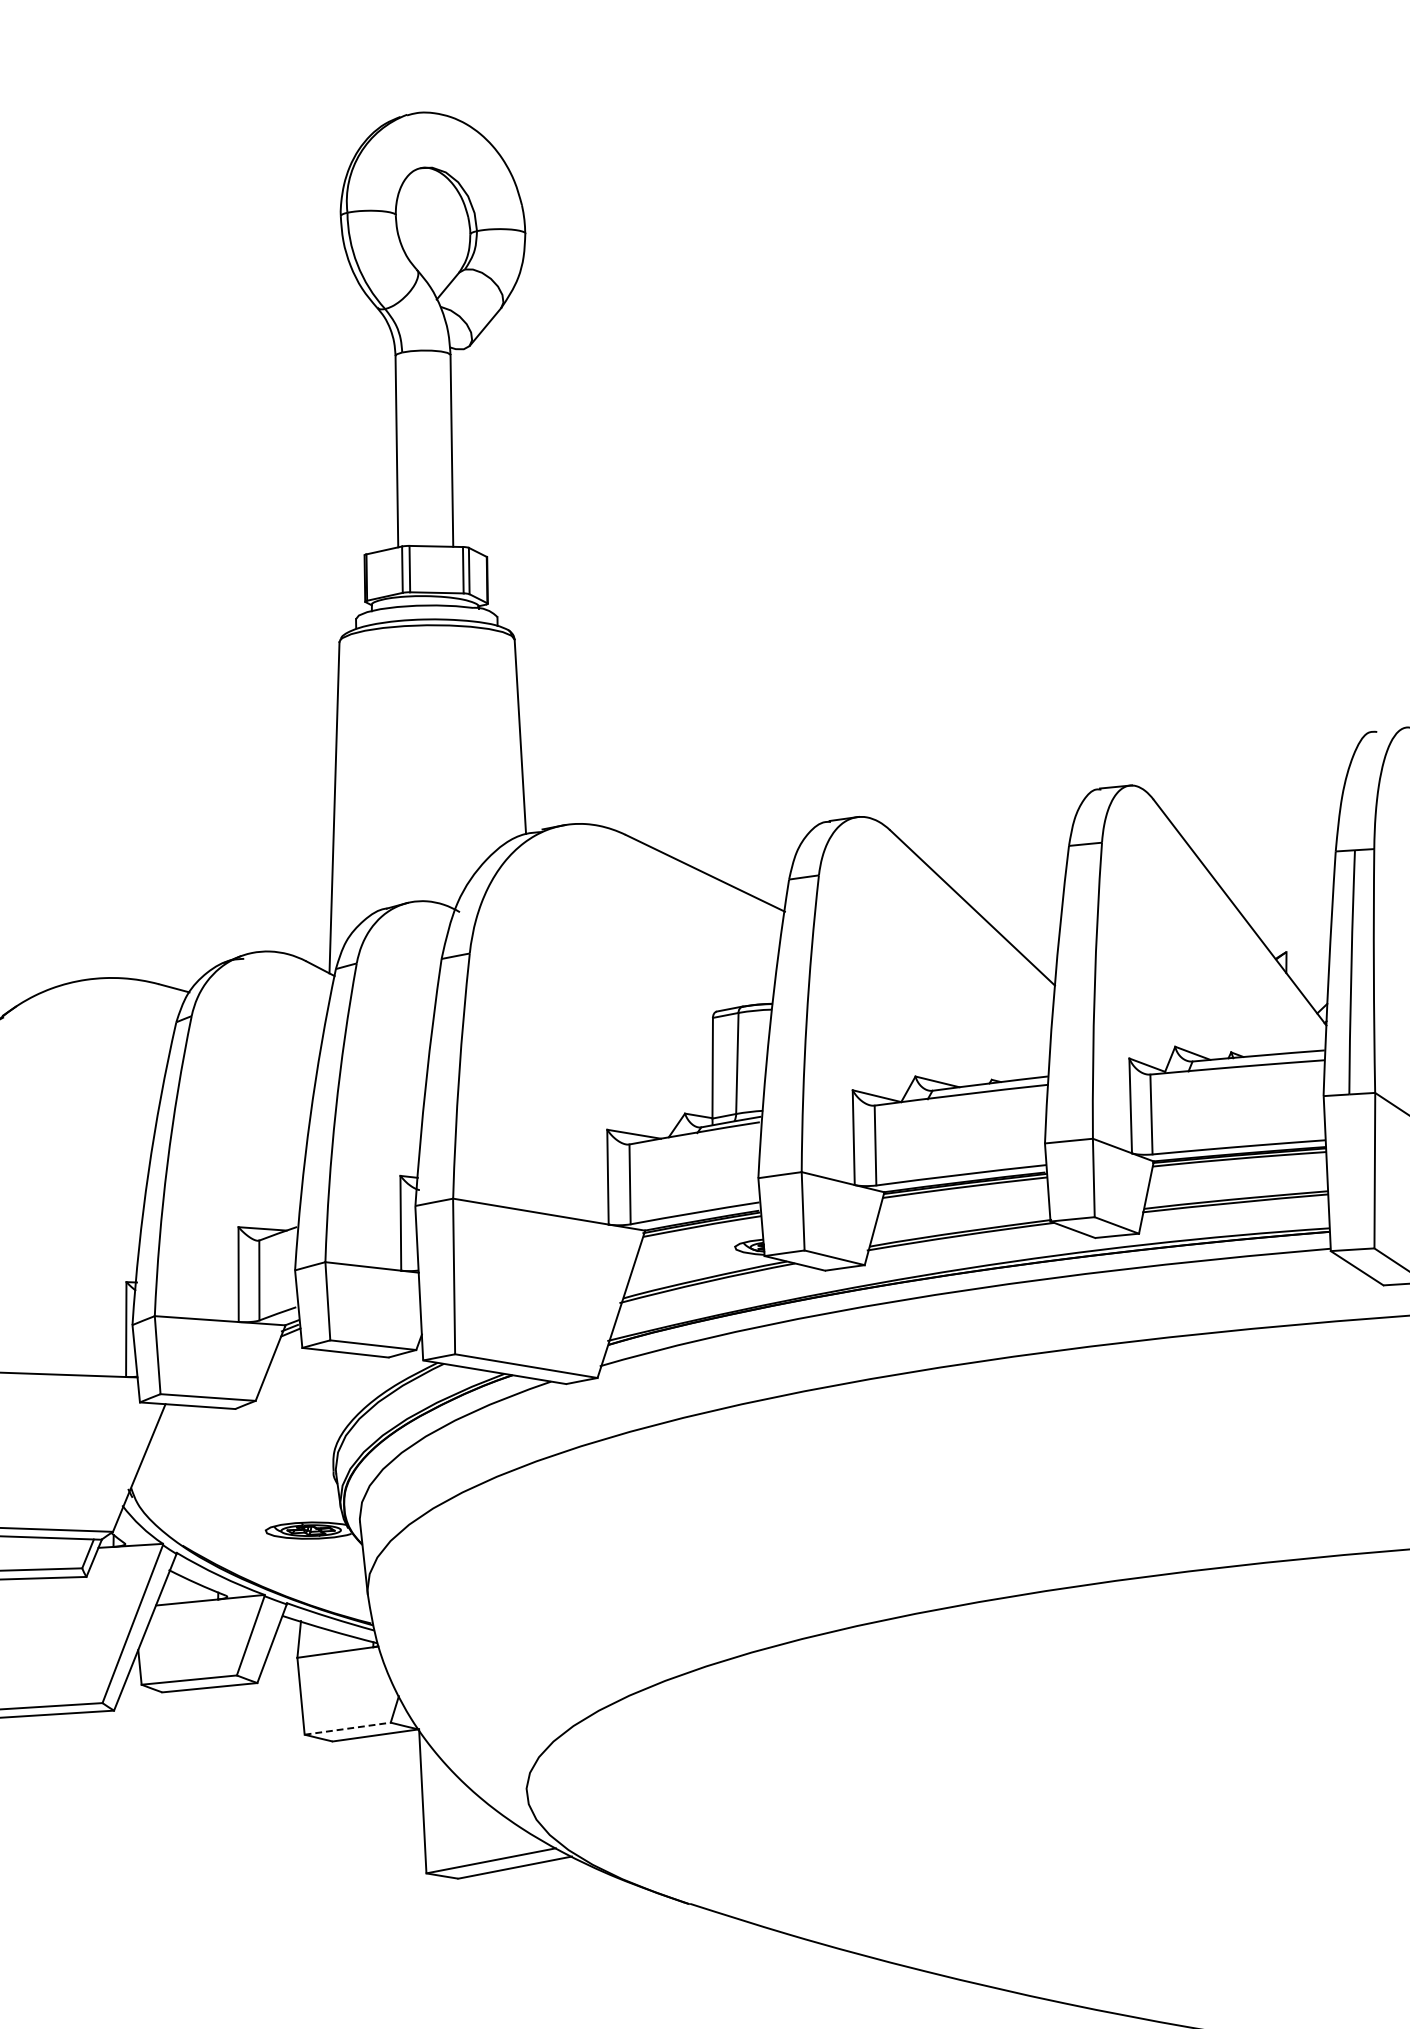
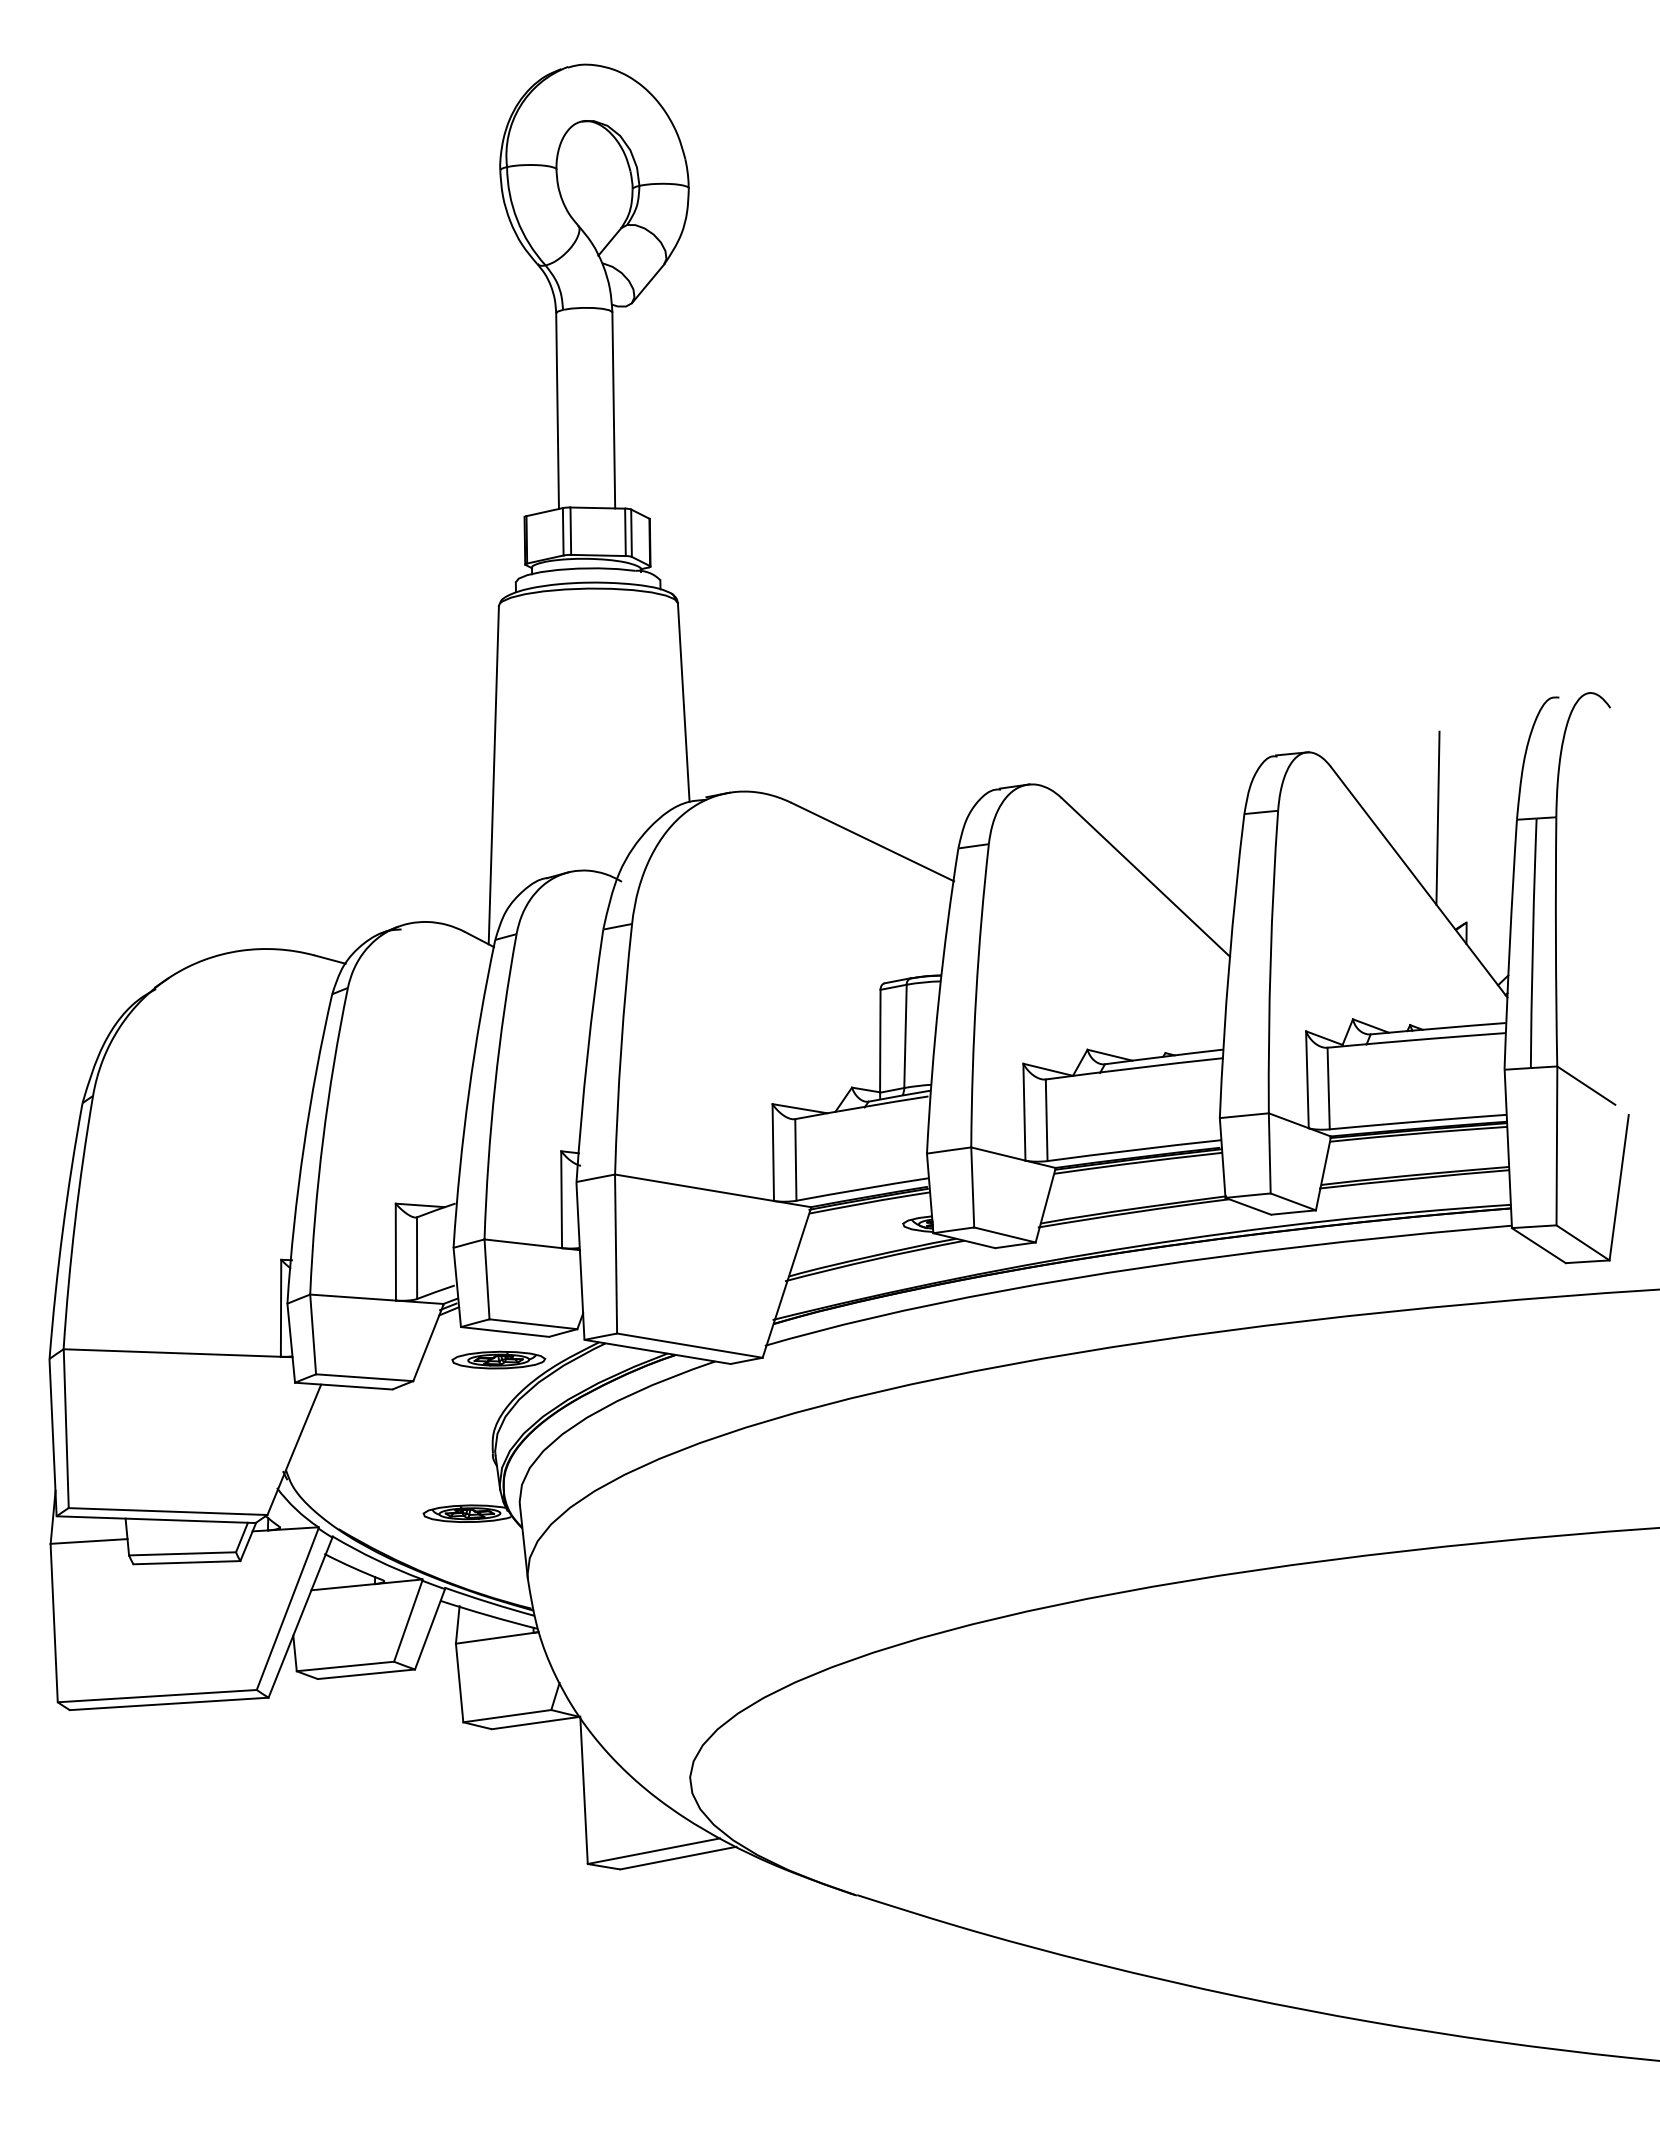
line: (1257, 849) -> (1437, 817), added
part: (339, 1379) -> (498, 1359), added
line: (347, 1729) -> (507, 1716), dashed -> solid

